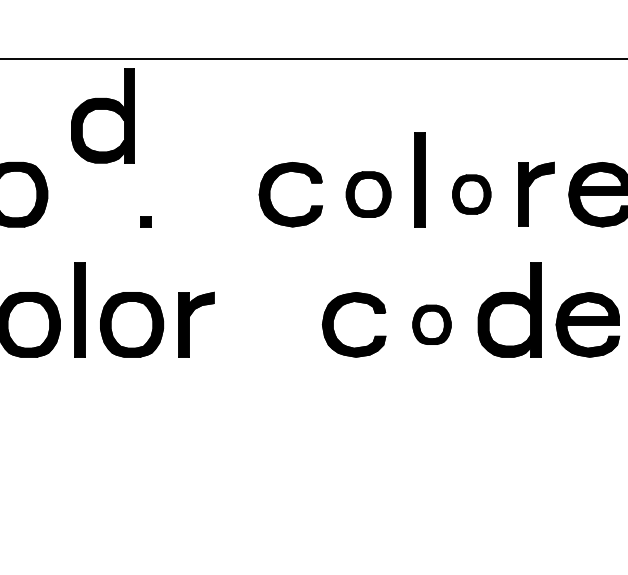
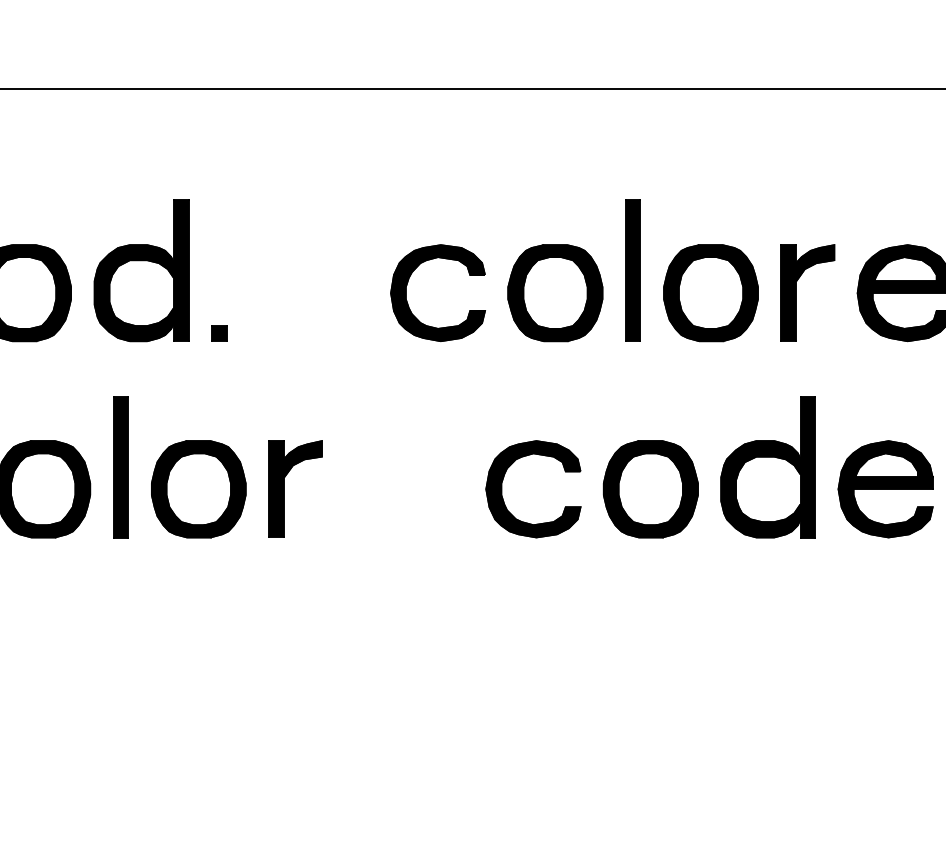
part: (102, 115) -> (140, 270), moved
part: (368, 194) -> (555, 292), size x1.43
part: (471, 194) -> (710, 292), size x1.67
part: (431, 324) -> (650, 488), size x1.67

